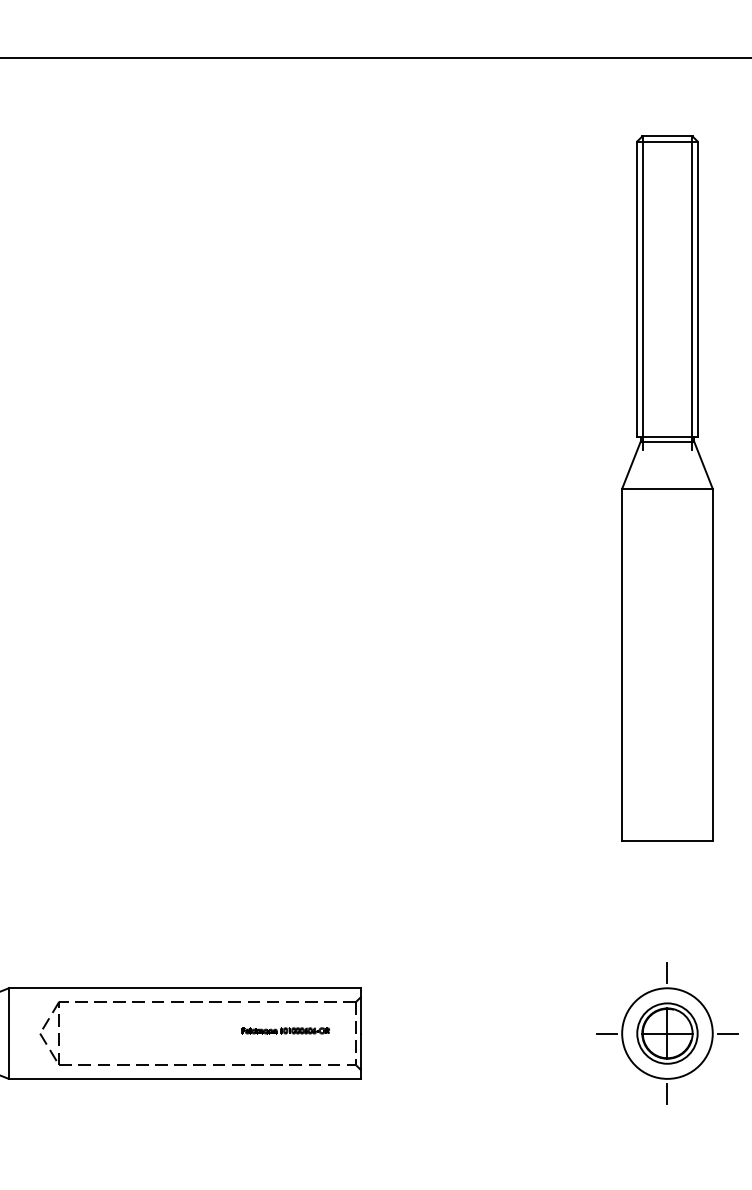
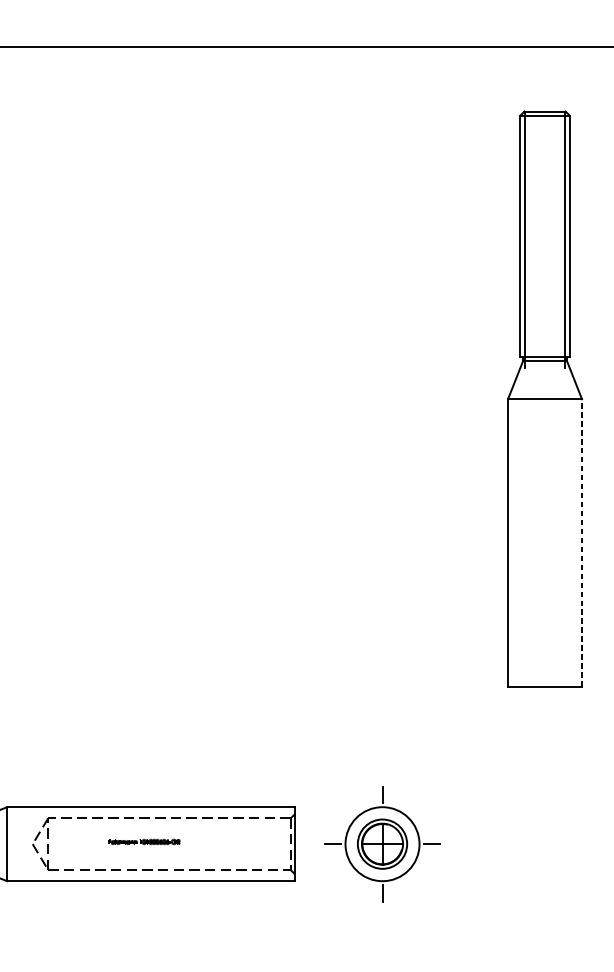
line: (712, 664) -> (581, 542), solid -> dashed
part: (285, 1030) -> (144, 841), moved
part: (667, 1033) -> (382, 844), moved

